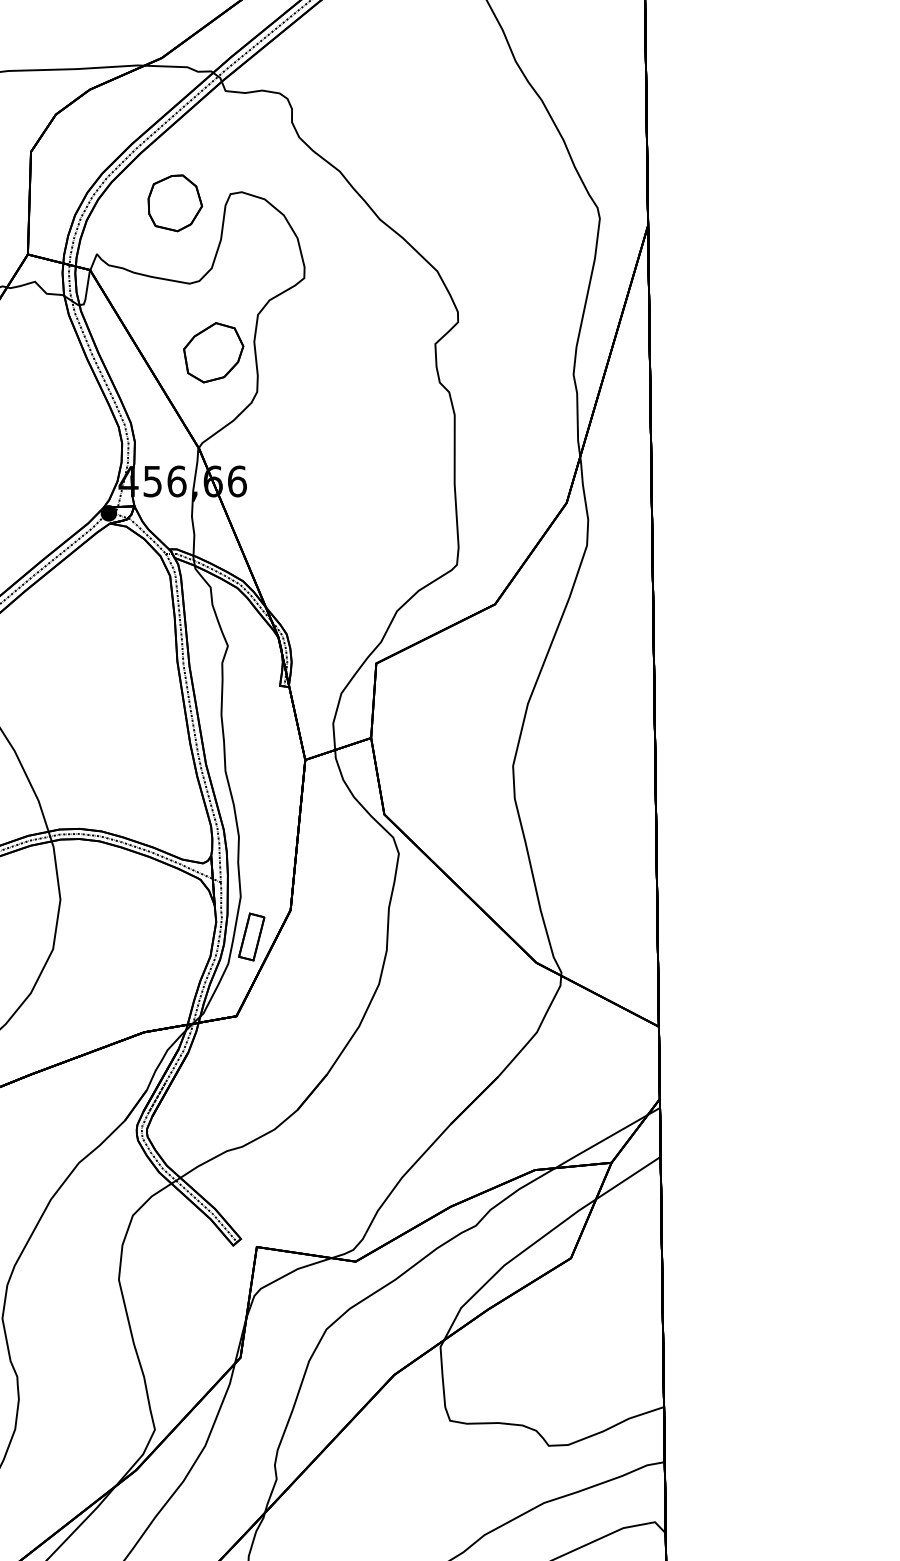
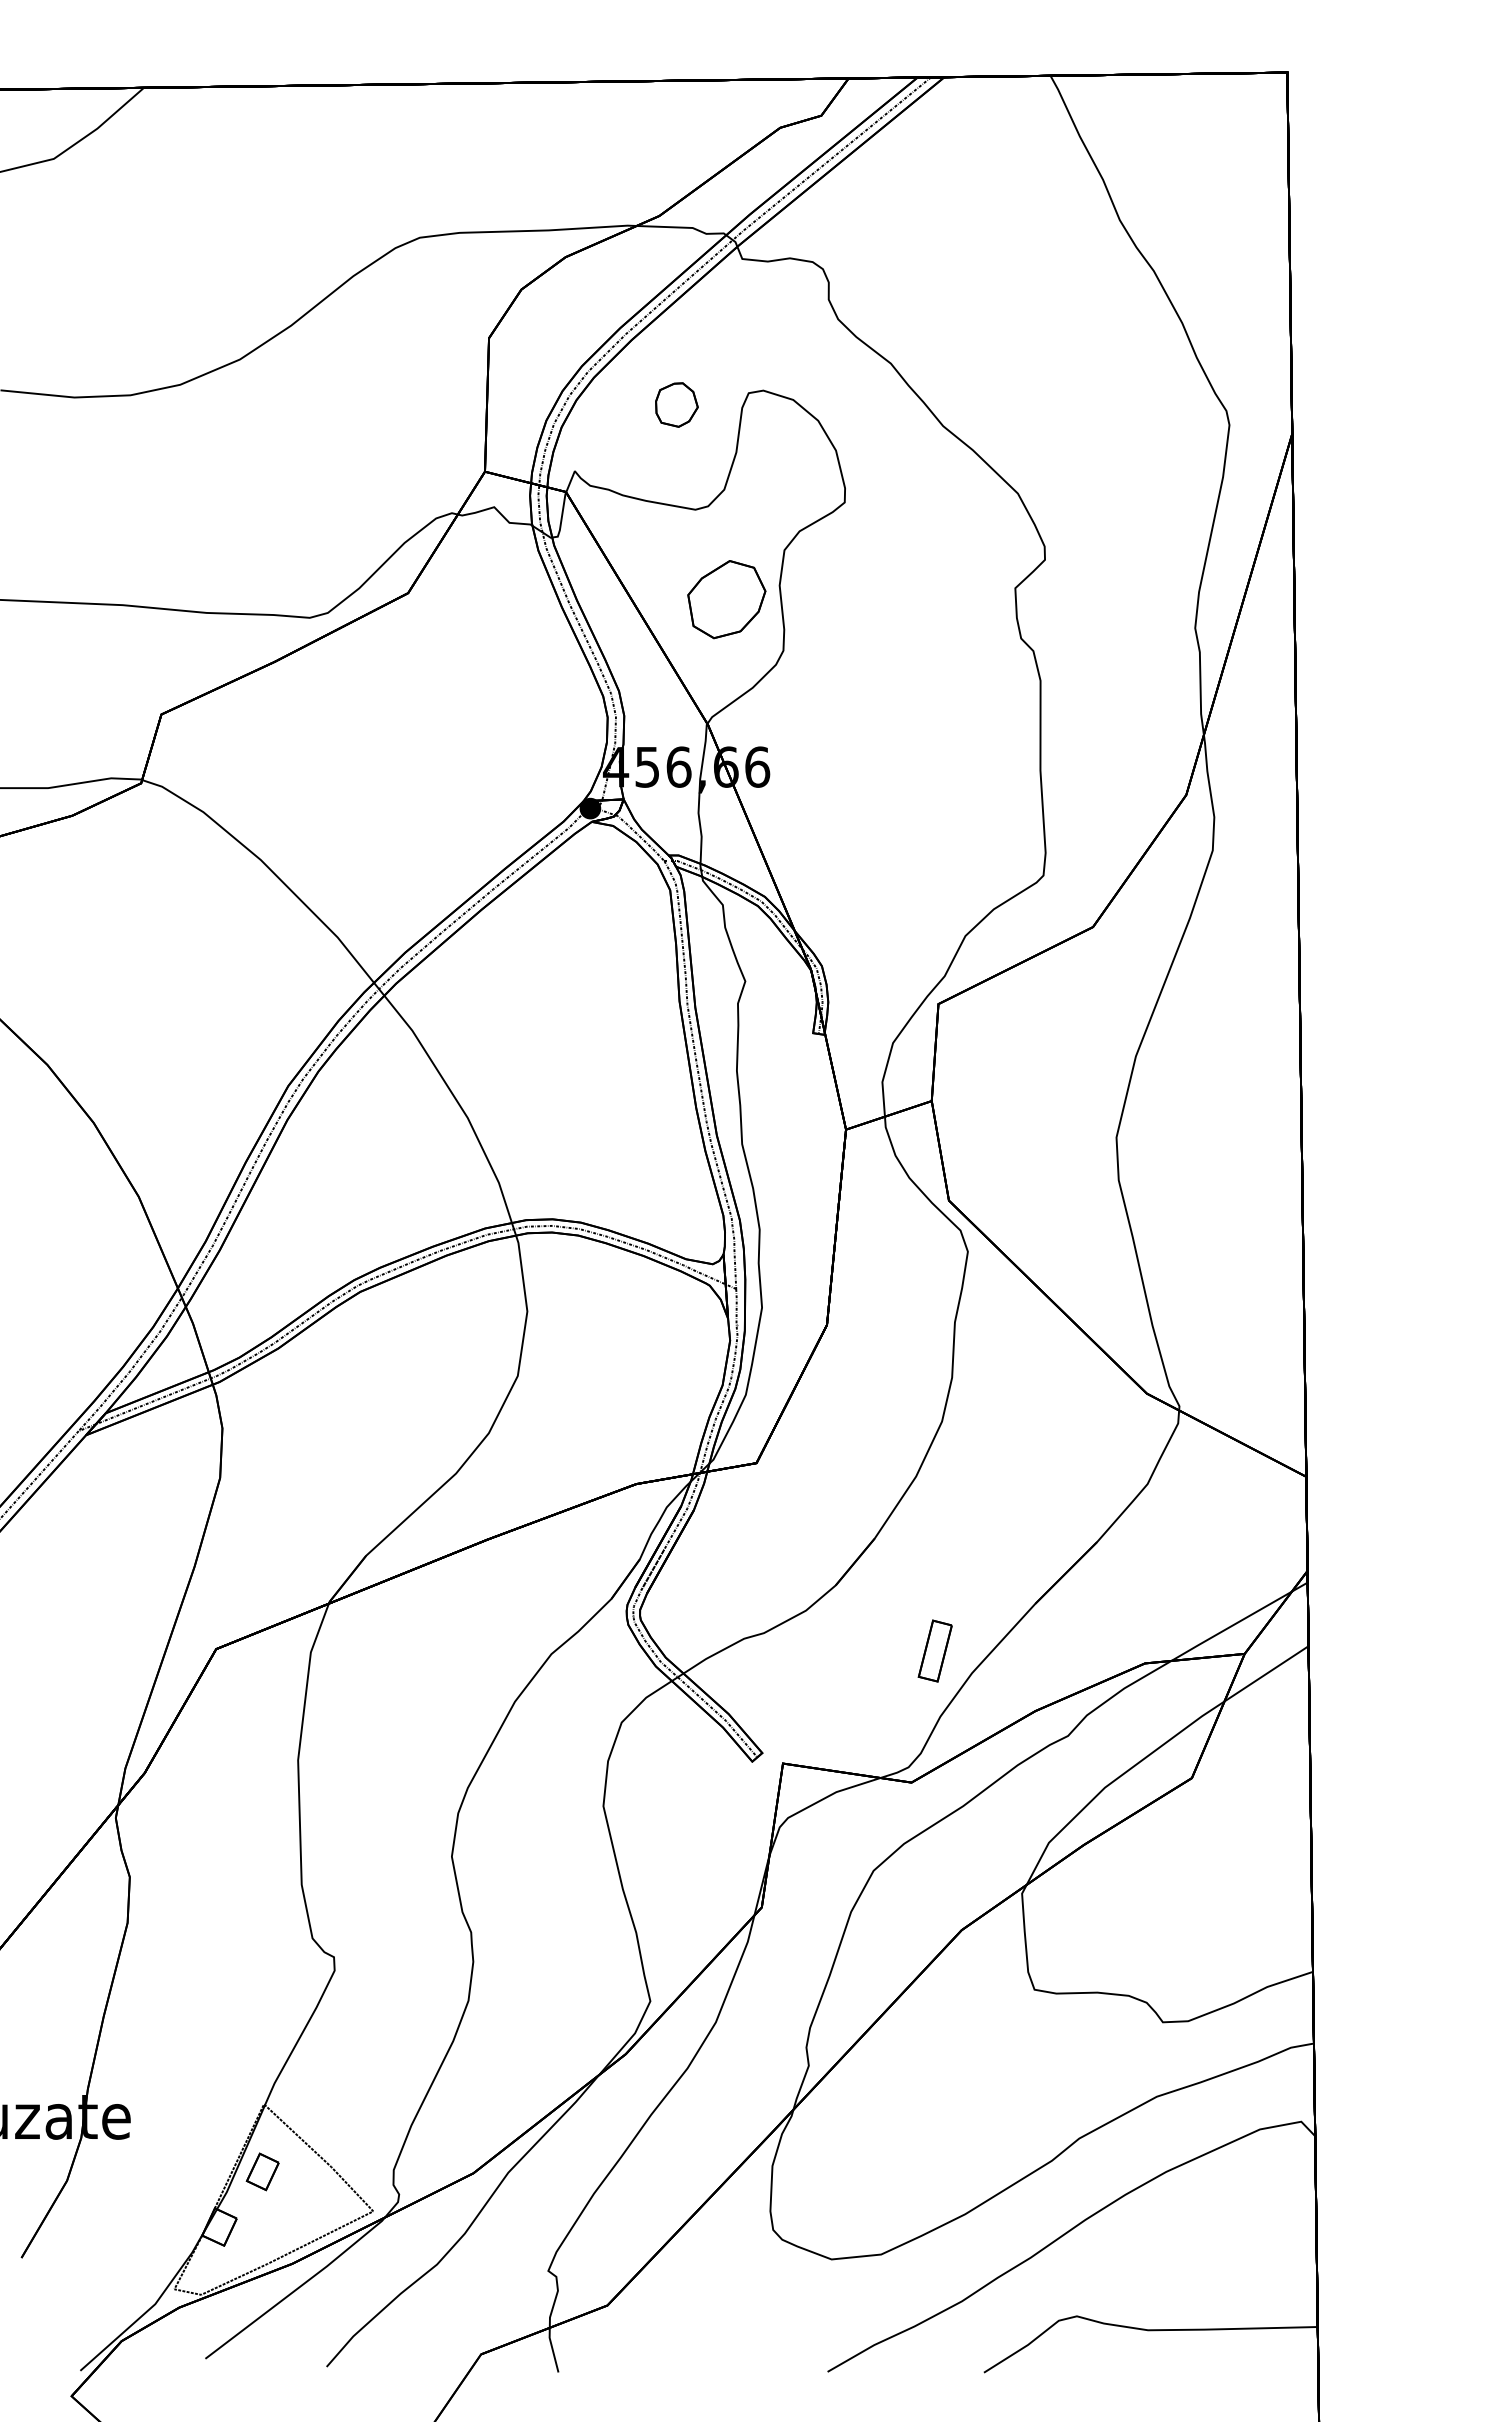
part: (175, 202) -> (676, 404), size x0.6
part: (251, 936) -> (934, 1650), moved

